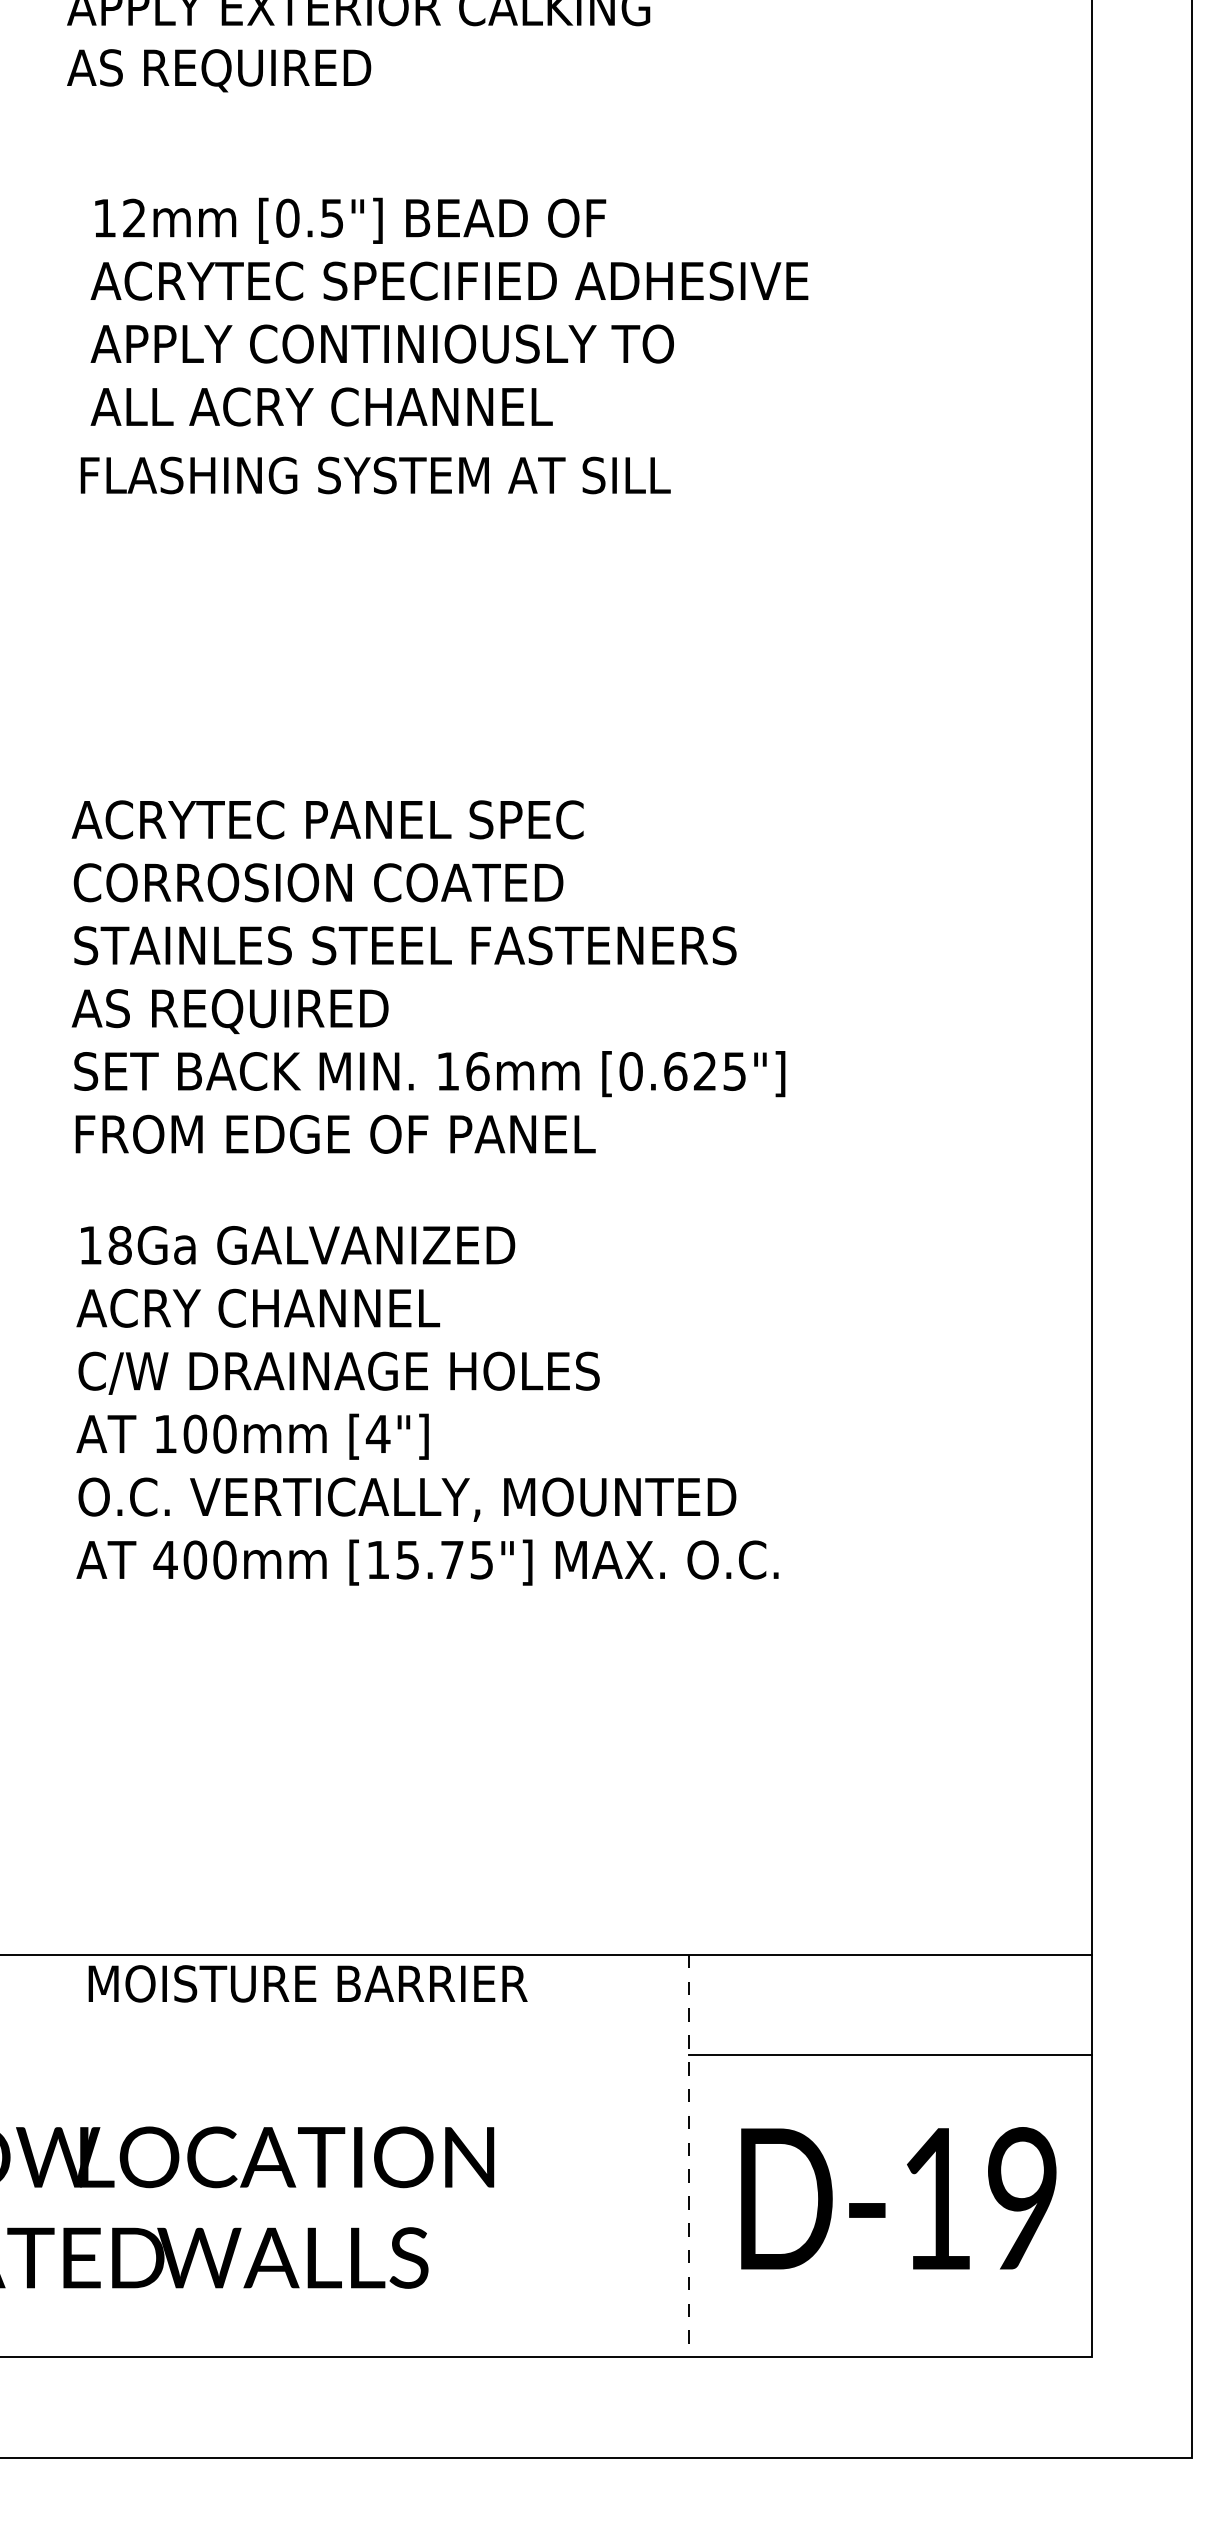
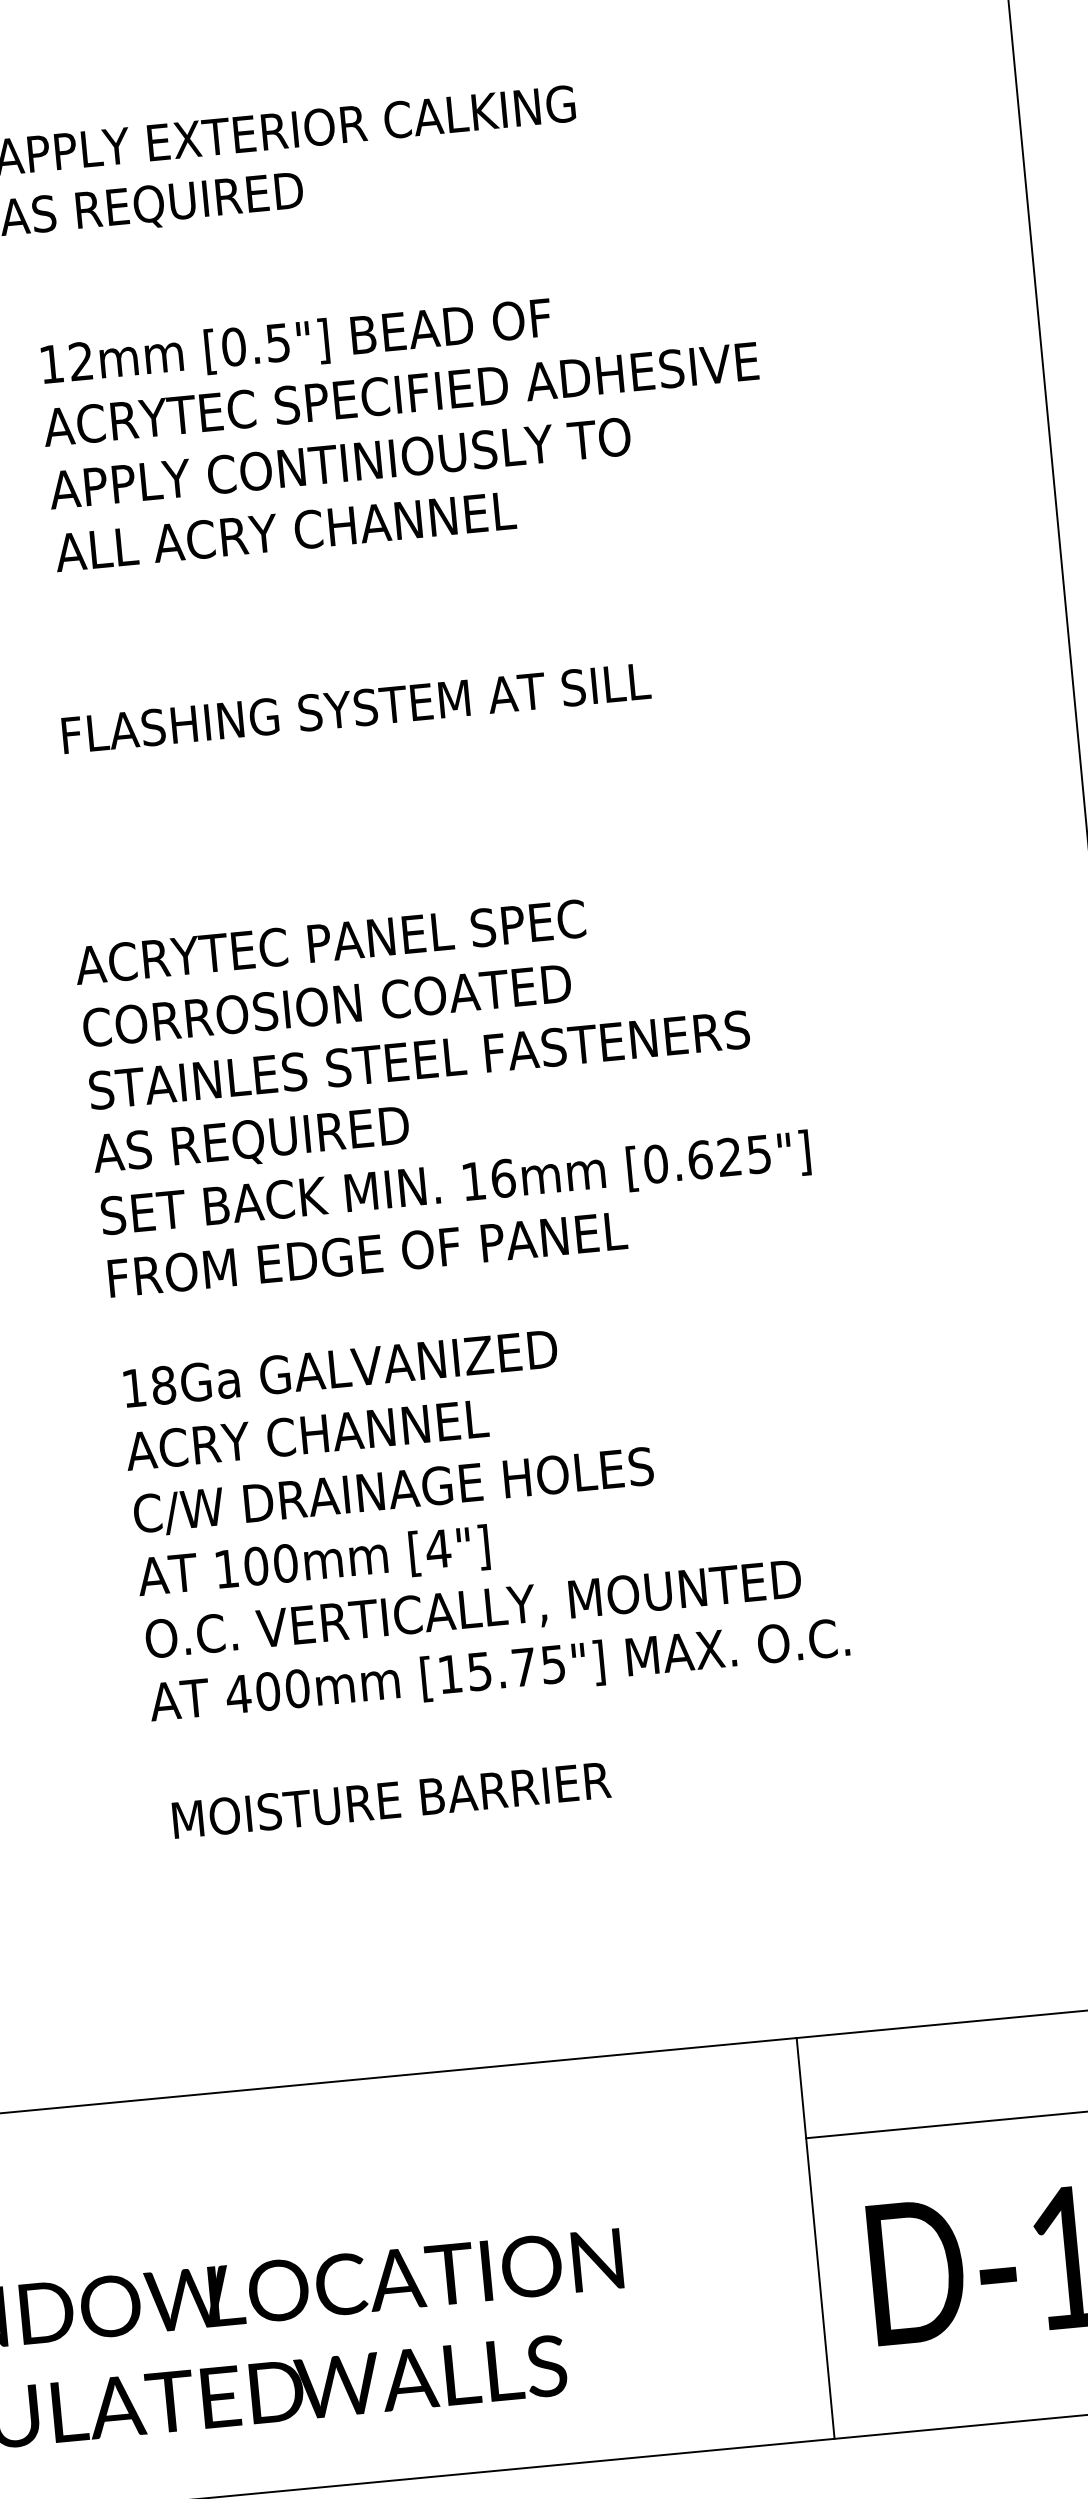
text: (375, 475) -> (356, 708), moved
text: (307, 1983) -> (391, 1799), moved
line: (688, 2156) -> (815, 2238), dashed -> solid

